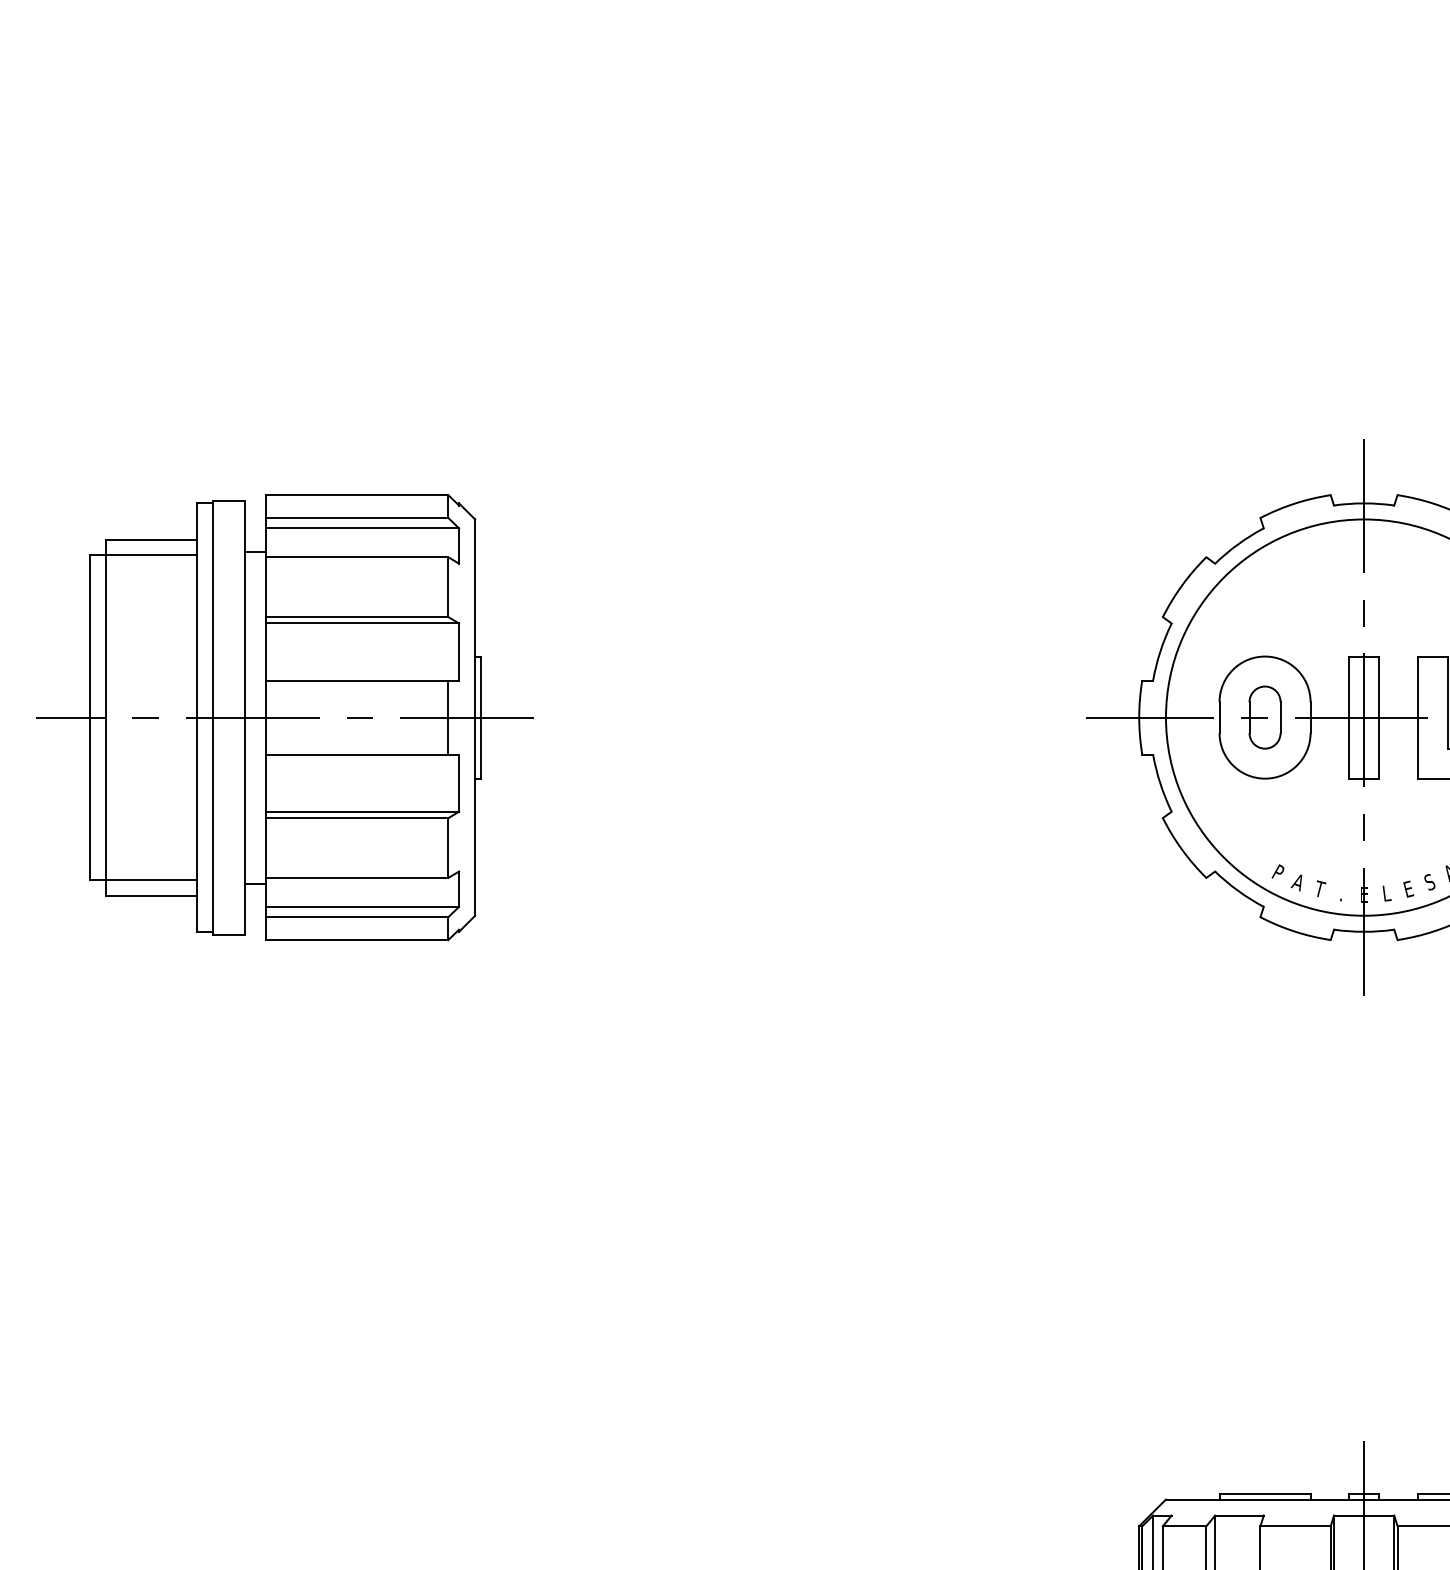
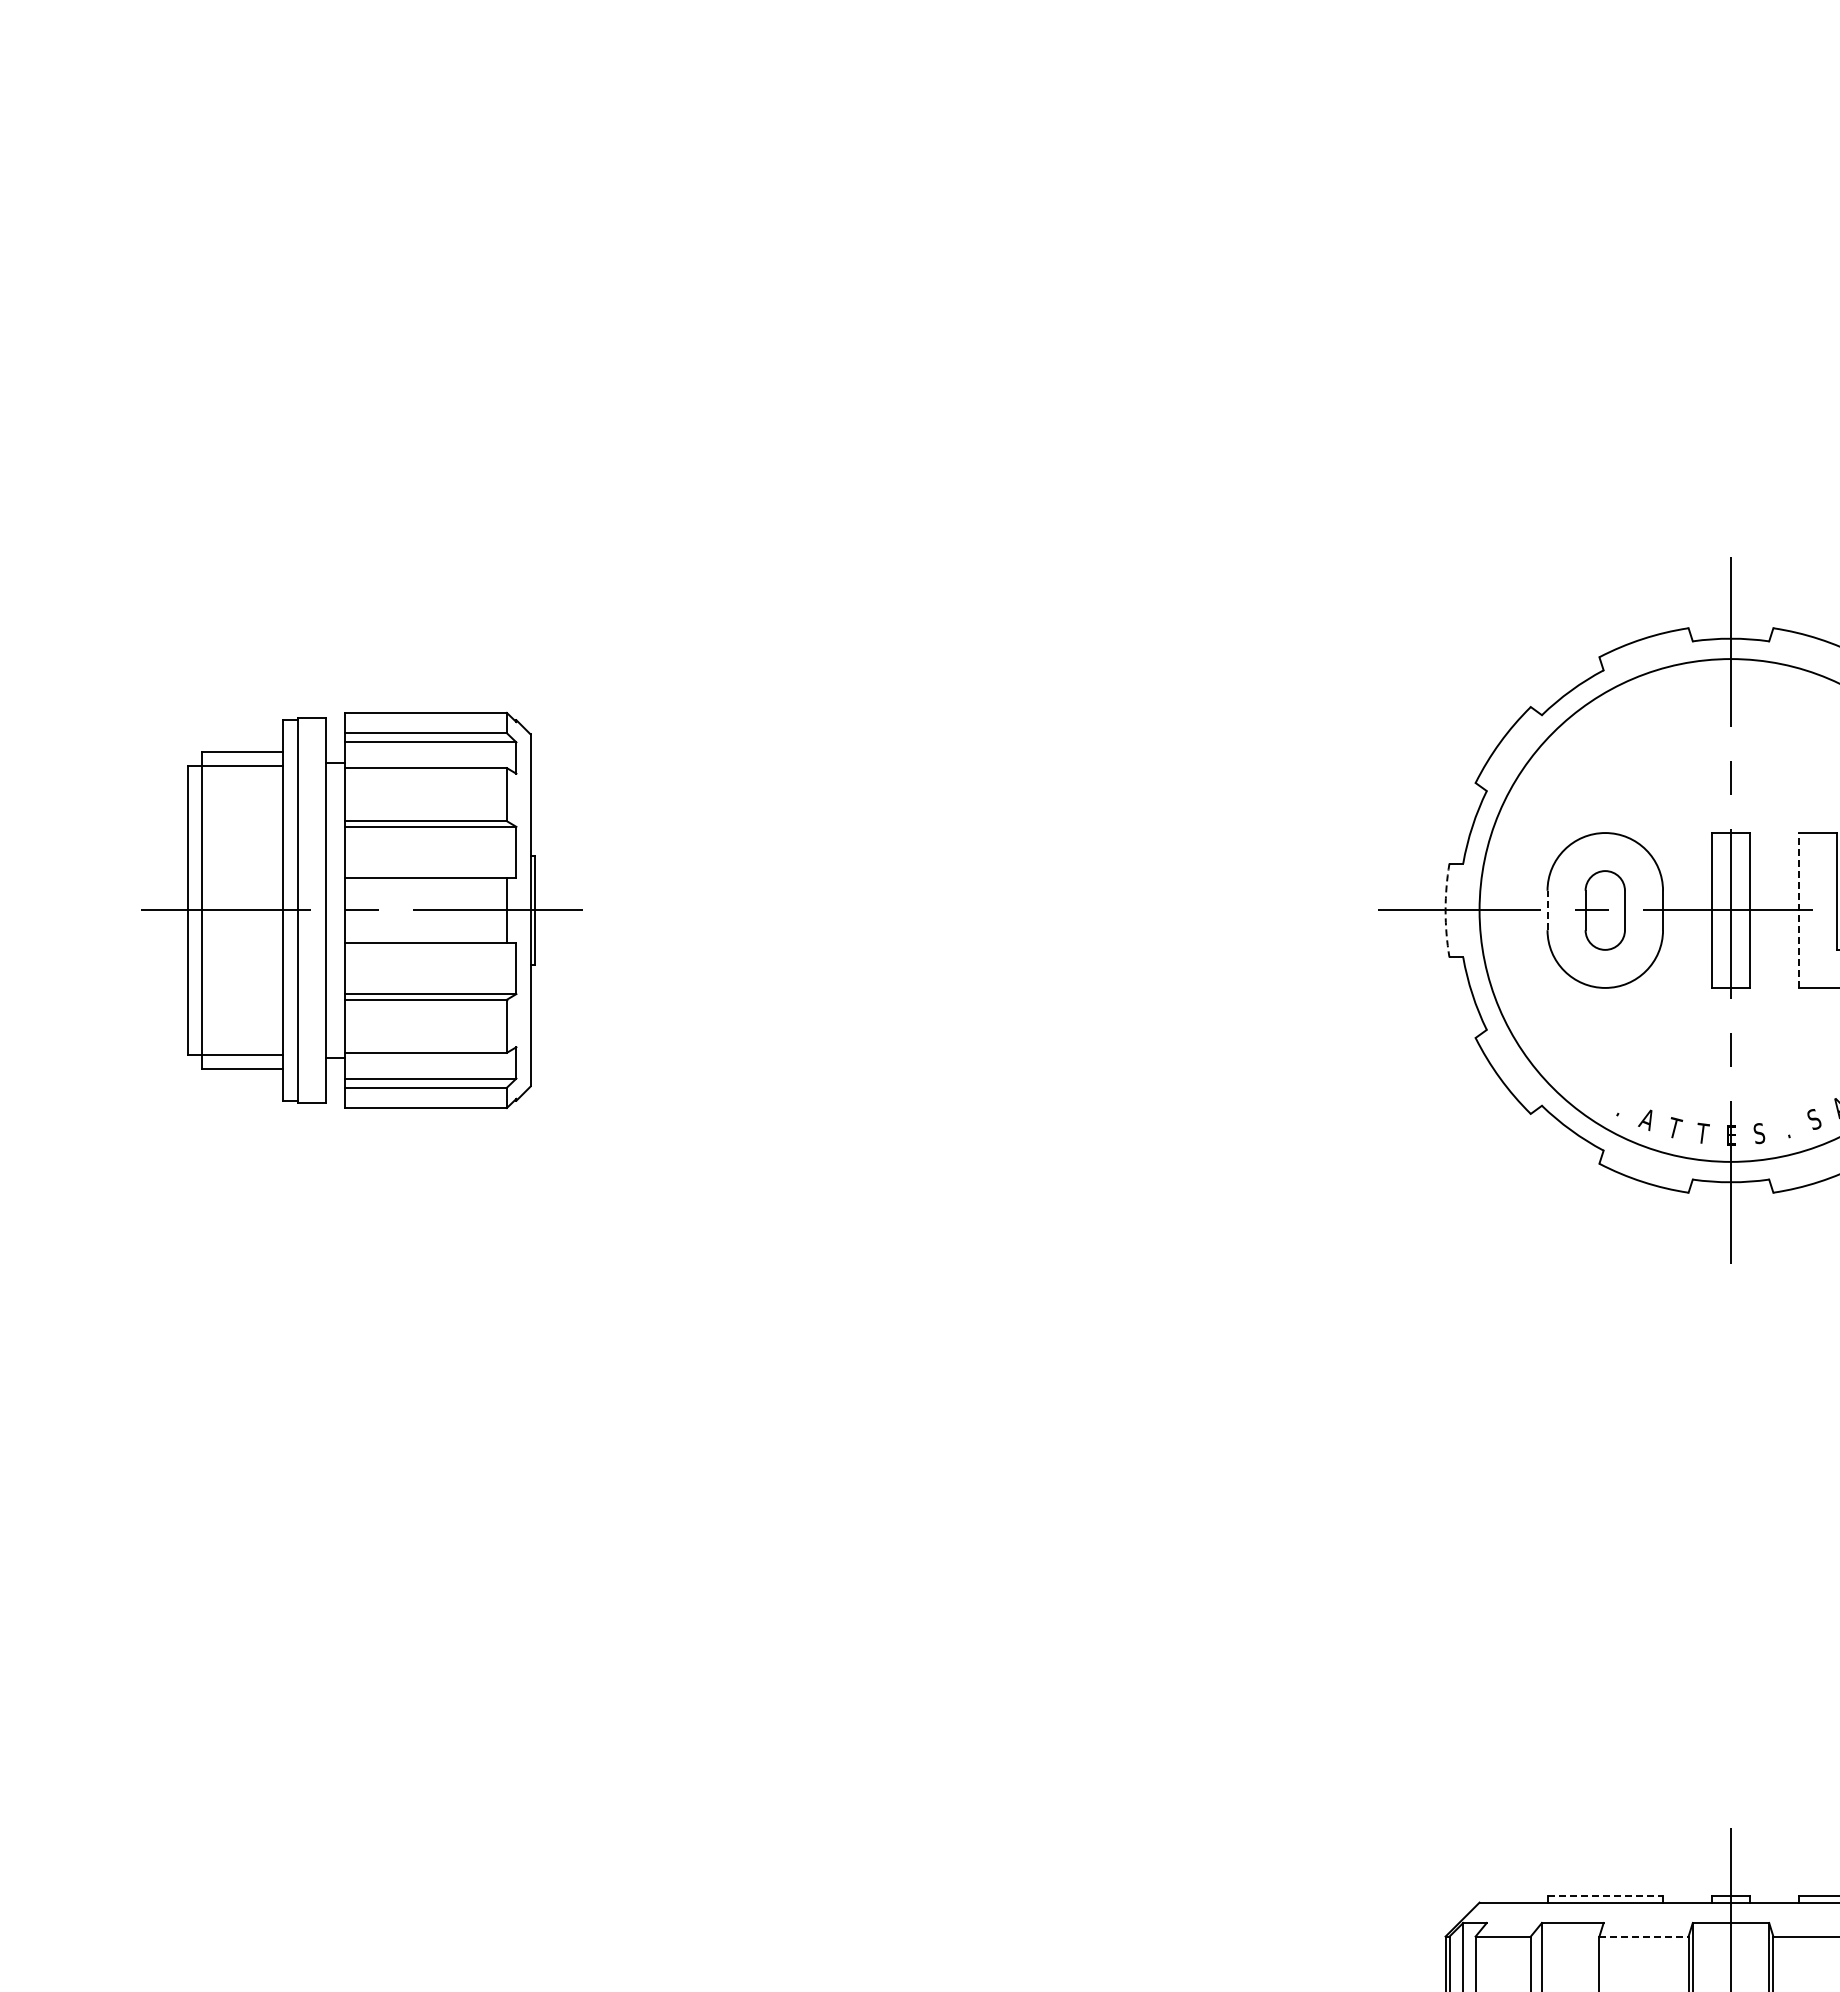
part: (284, 717) -> (361, 910), size x0.7
arc: (1139, 717) -> (1445, 910), solid -> dashed
line: (1219, 717) -> (1547, 910), solid -> dashed
line: (1417, 717) -> (1798, 910), solid -> dashed
text: (1277, 872) -> (1621, 1106), P -> .
text: (1408, 888) -> (1787, 1127), E -> .
text: (1342, 891) -> (1703, 1131), . -> T
text: (1386, 893) -> (1759, 1133), L -> S
line: (1265, 1493) -> (1605, 1895), solid -> dashed
line: (1295, 1526) -> (1644, 1936), solid -> dashed

